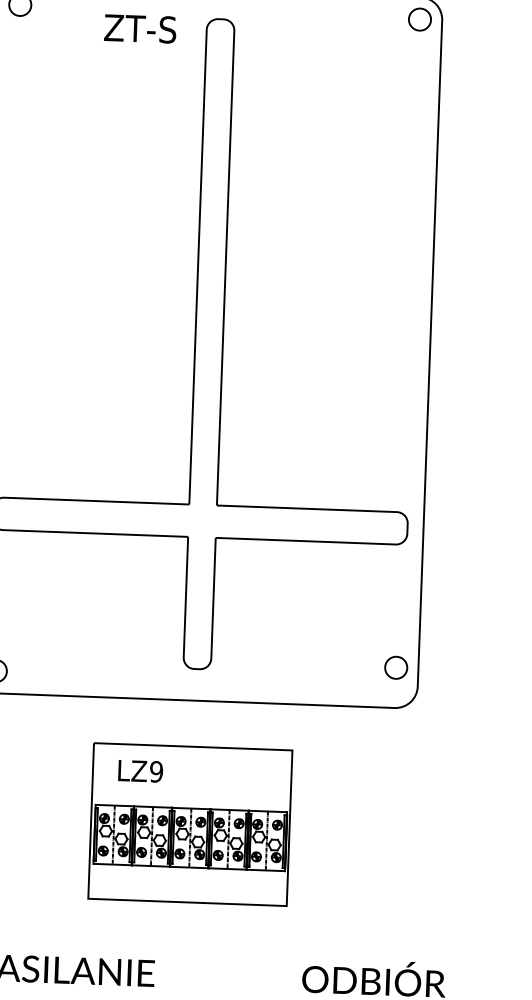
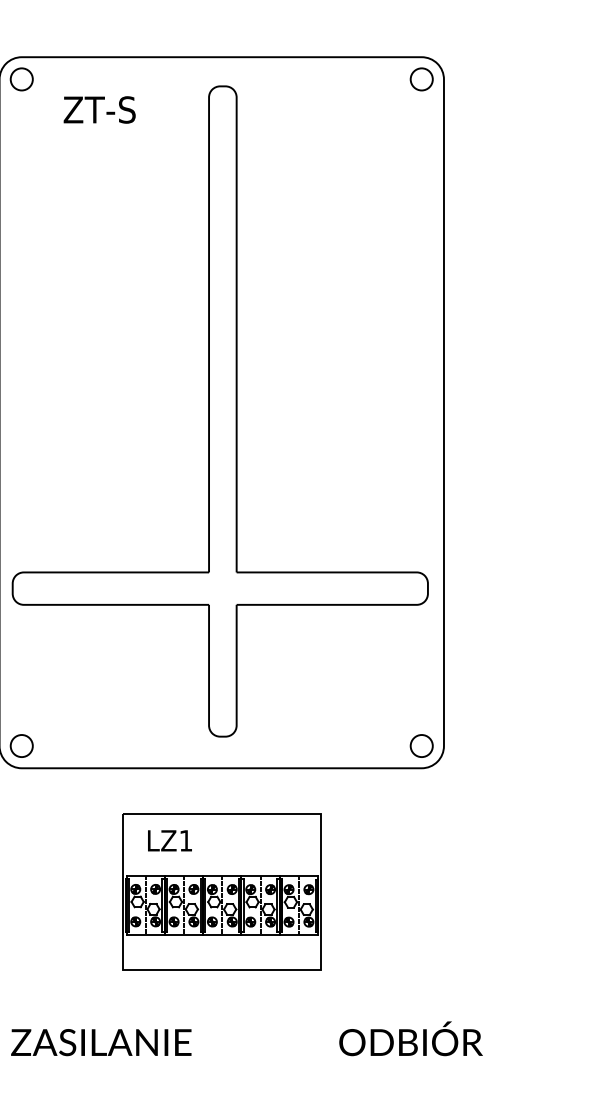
text: (140, 28) -> (99, 109), moved
circle: (395, 667) -> (421, 745), moved
text: (155, 771) -> (185, 840), LZ9 -> LZ1

